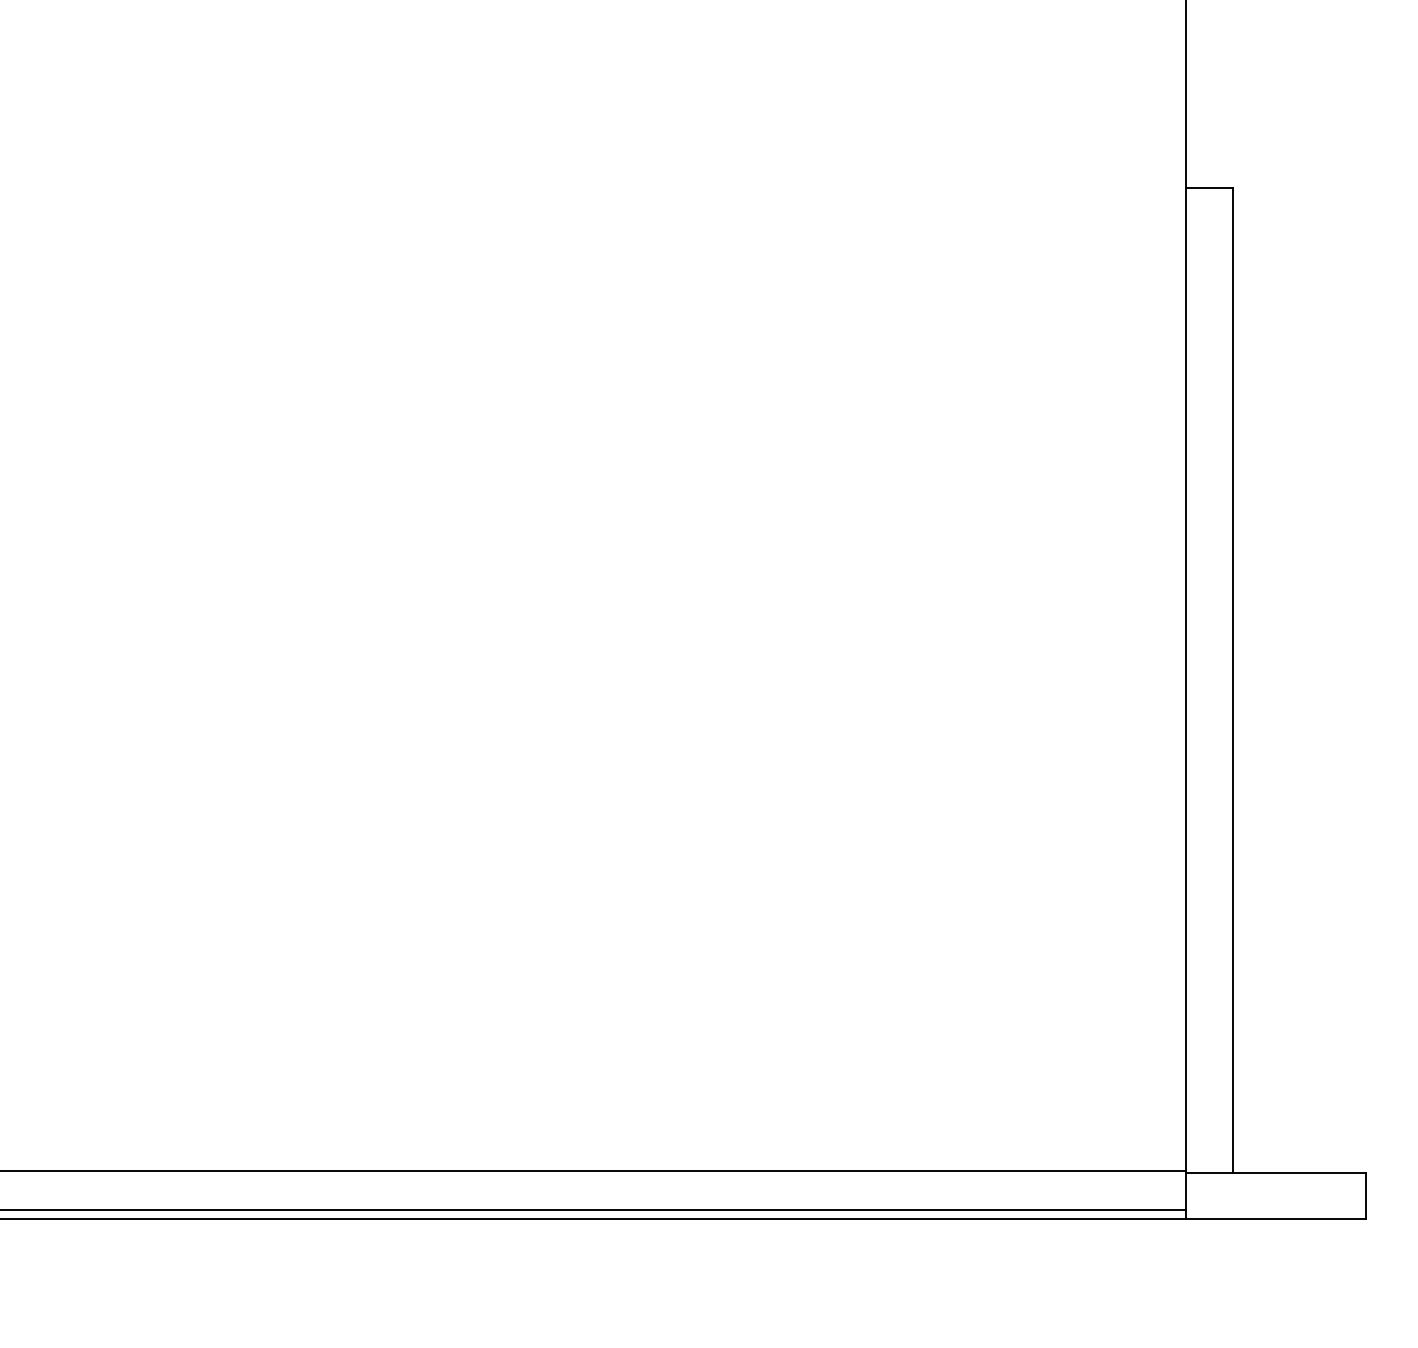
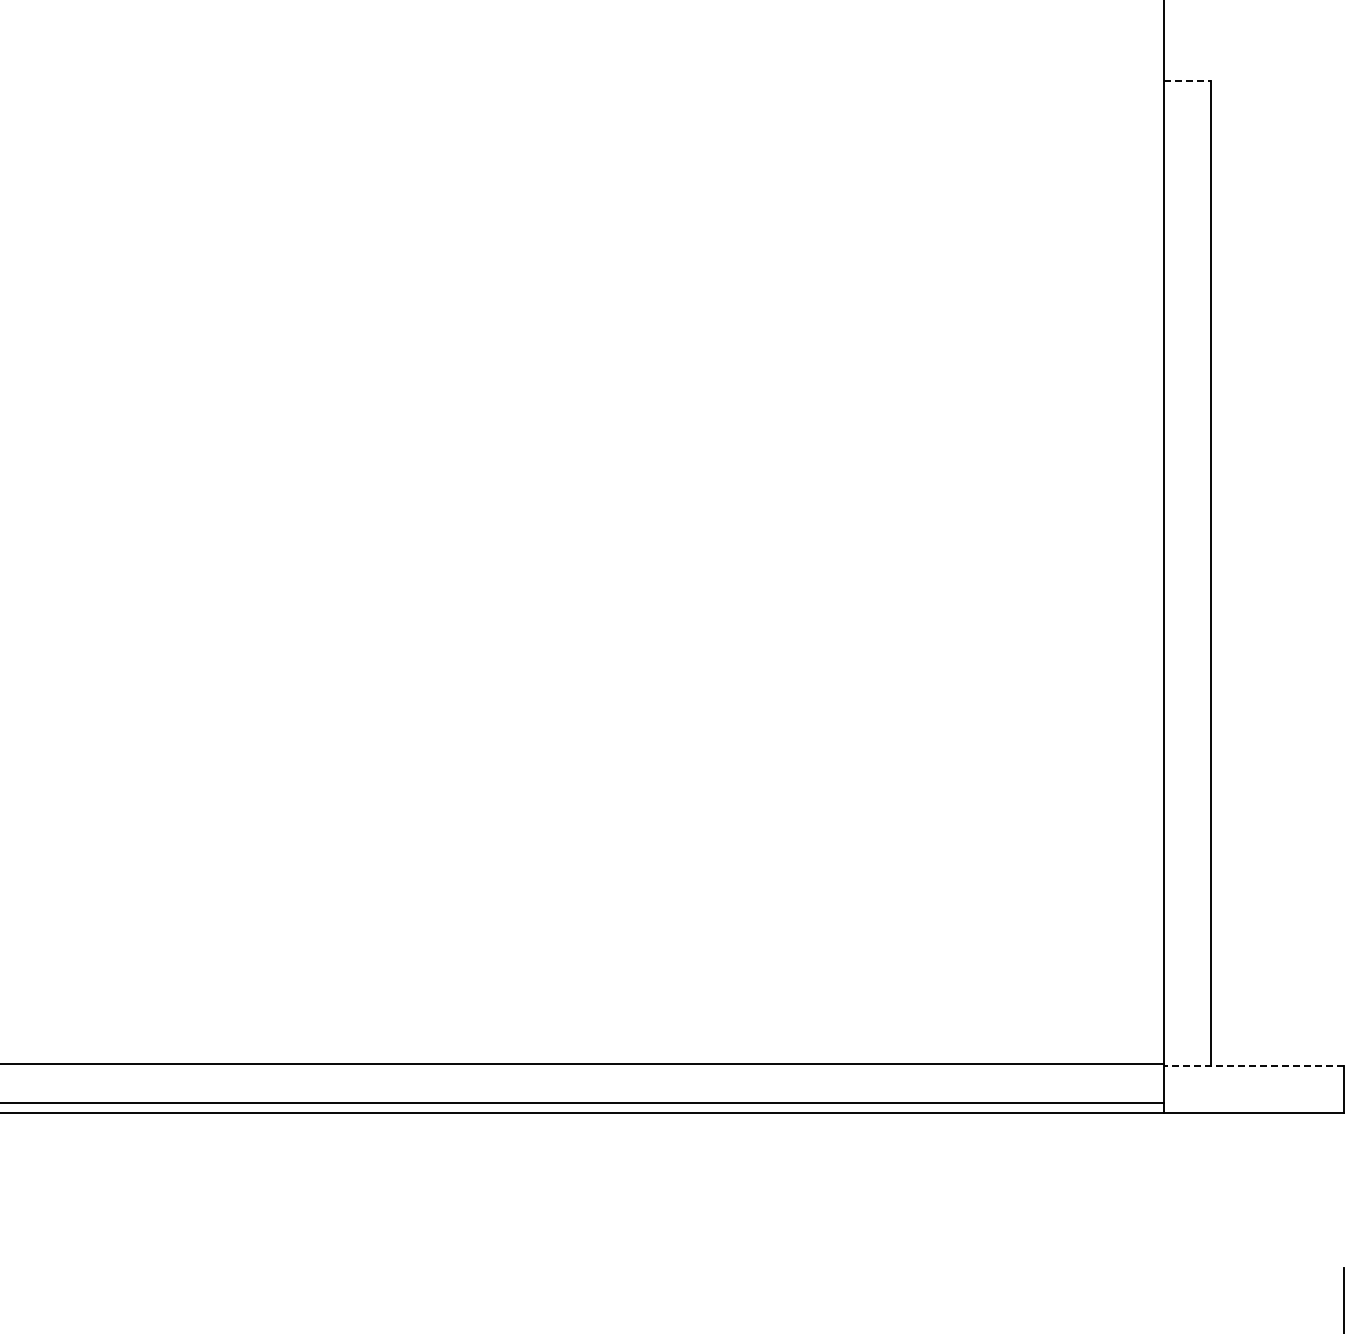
line: (1210, 187) -> (1188, 81), solid -> dashed
line: (1276, 1172) -> (1254, 1066), solid -> dashed

